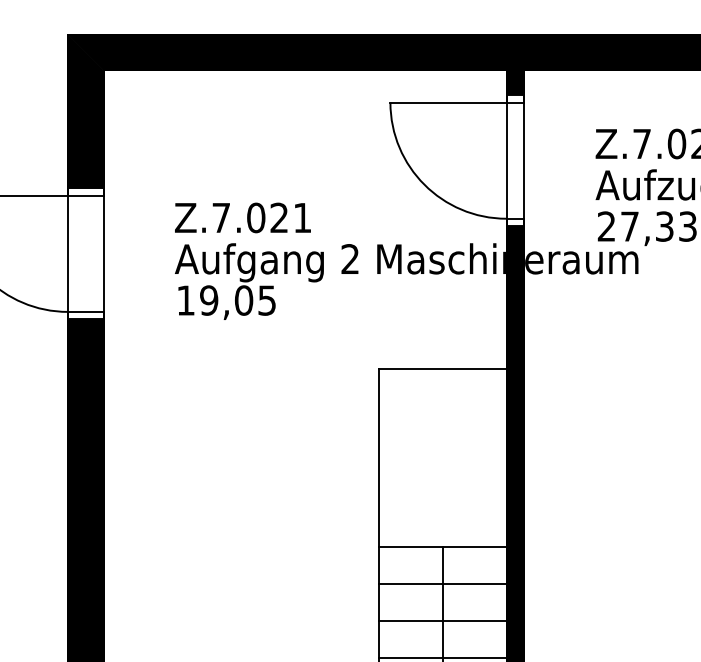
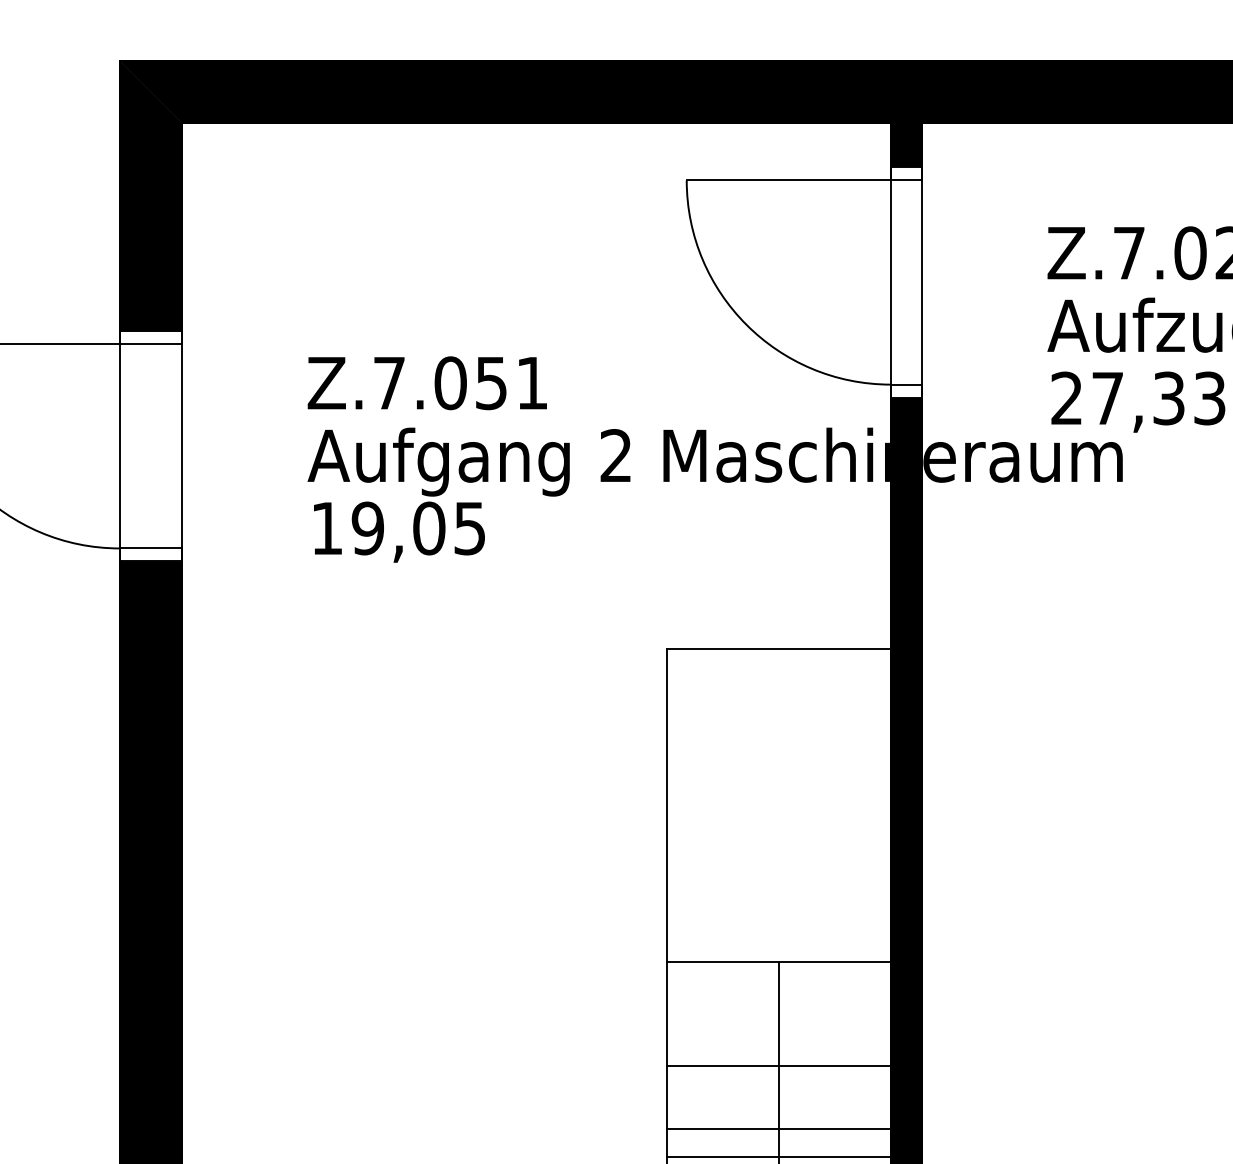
text: (278, 217) -> (489, 382), Z.7.021 -> Z.7.051
line: (442, 584) -> (778, 1066), moved
line: (442, 621) -> (778, 1129), moved

